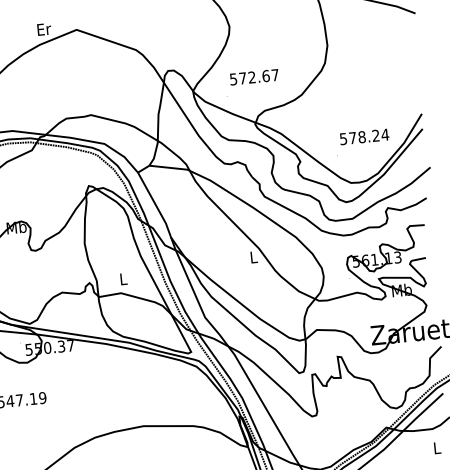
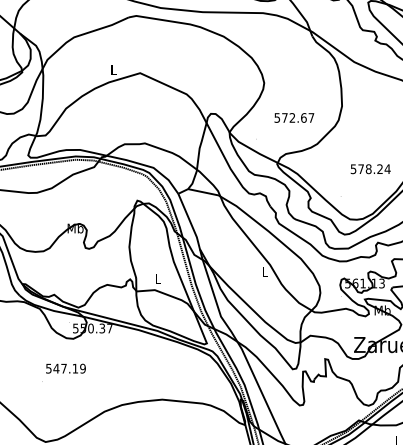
text: (43, 28) -> (113, 69), Er -> L
text: (254, 76) -> (294, 117), moved
text: (364, 137) -> (370, 169), moved

